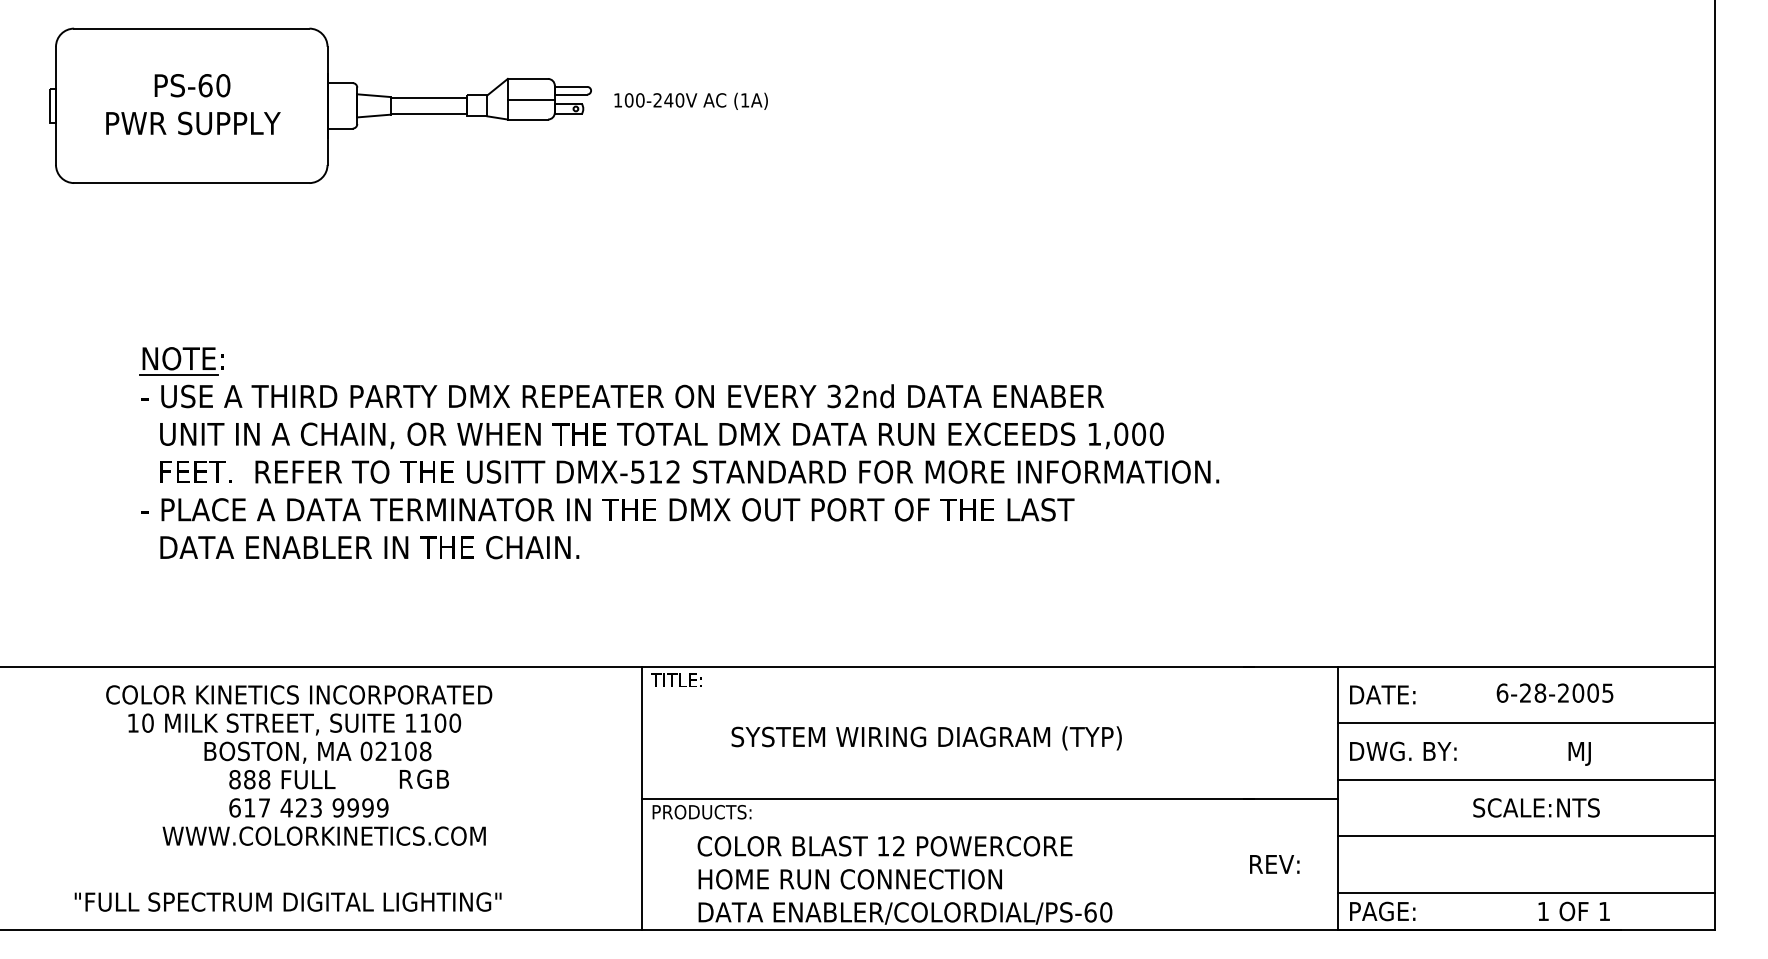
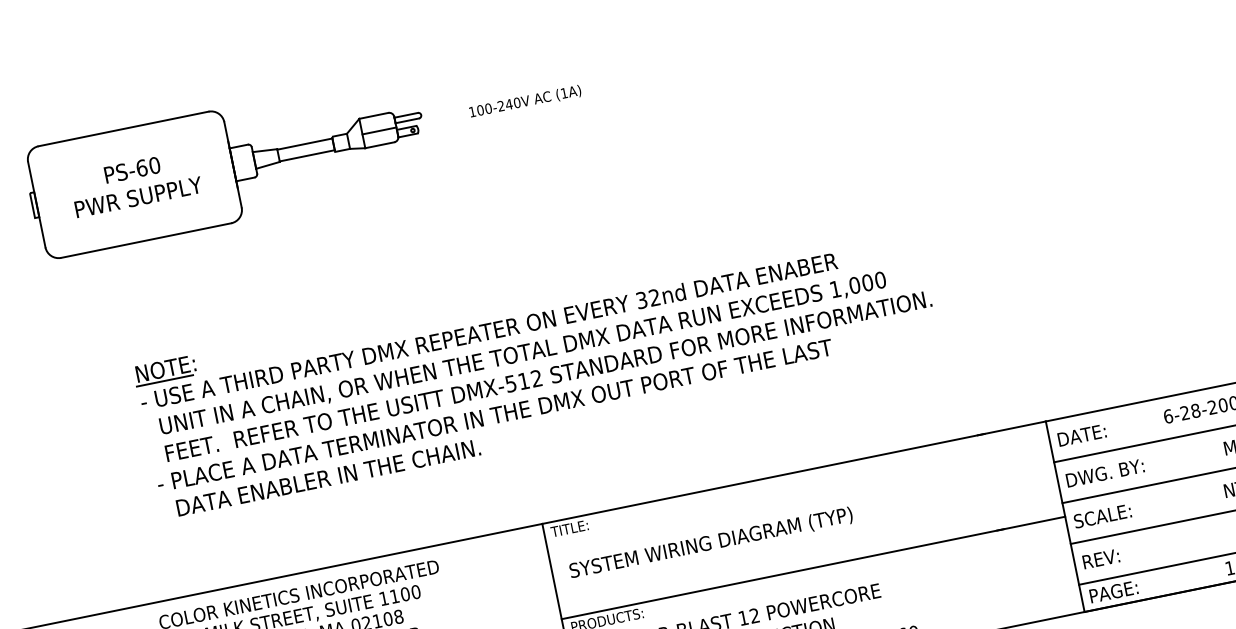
text: (690, 100) -> (524, 101), moved
text: (926, 738) -> (711, 543), moved
text: (1512, 807) -> (1102, 515), moved
text: (1274, 864) -> (1101, 559), moved

